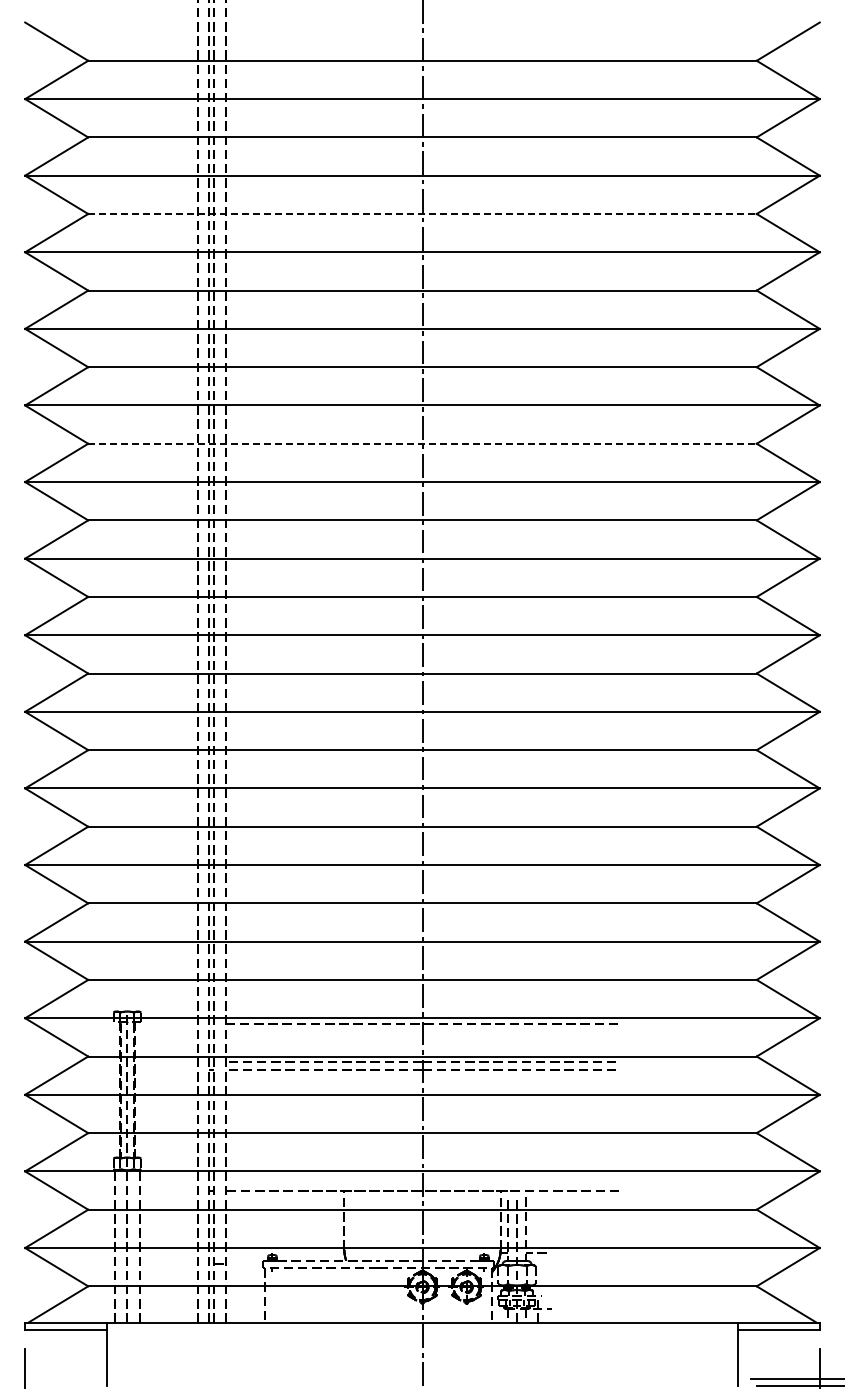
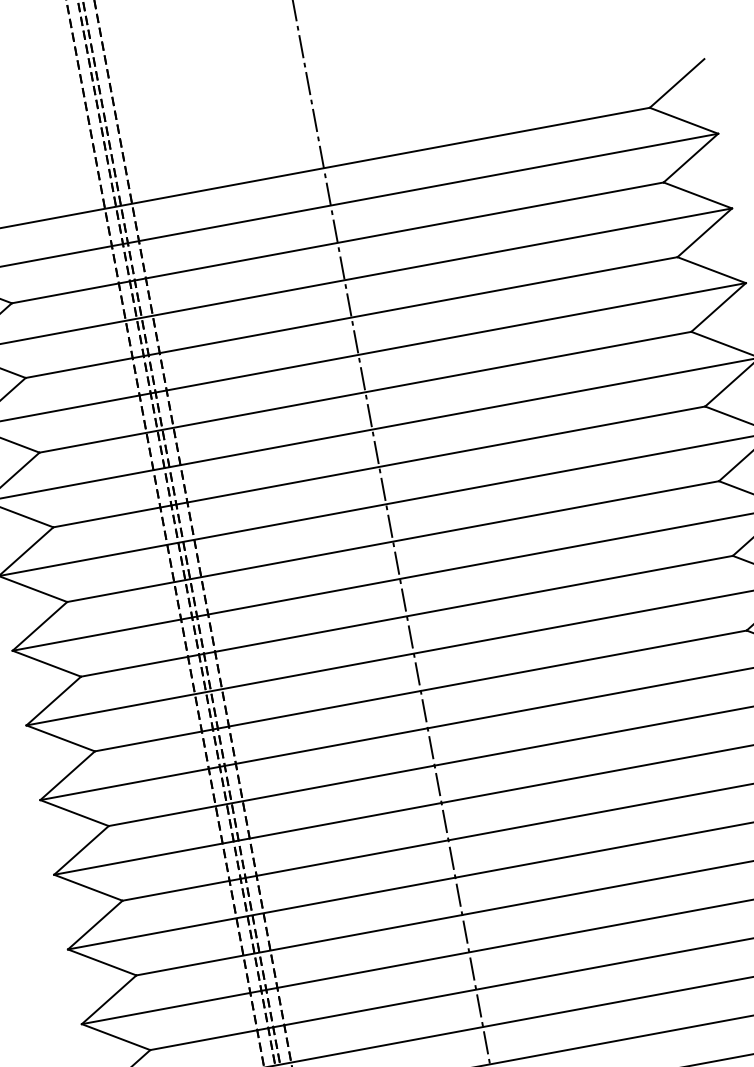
line: (422, 214) -> (351, 318), dashed -> solid
line: (422, 443) -> (393, 541), dashed -> solid

